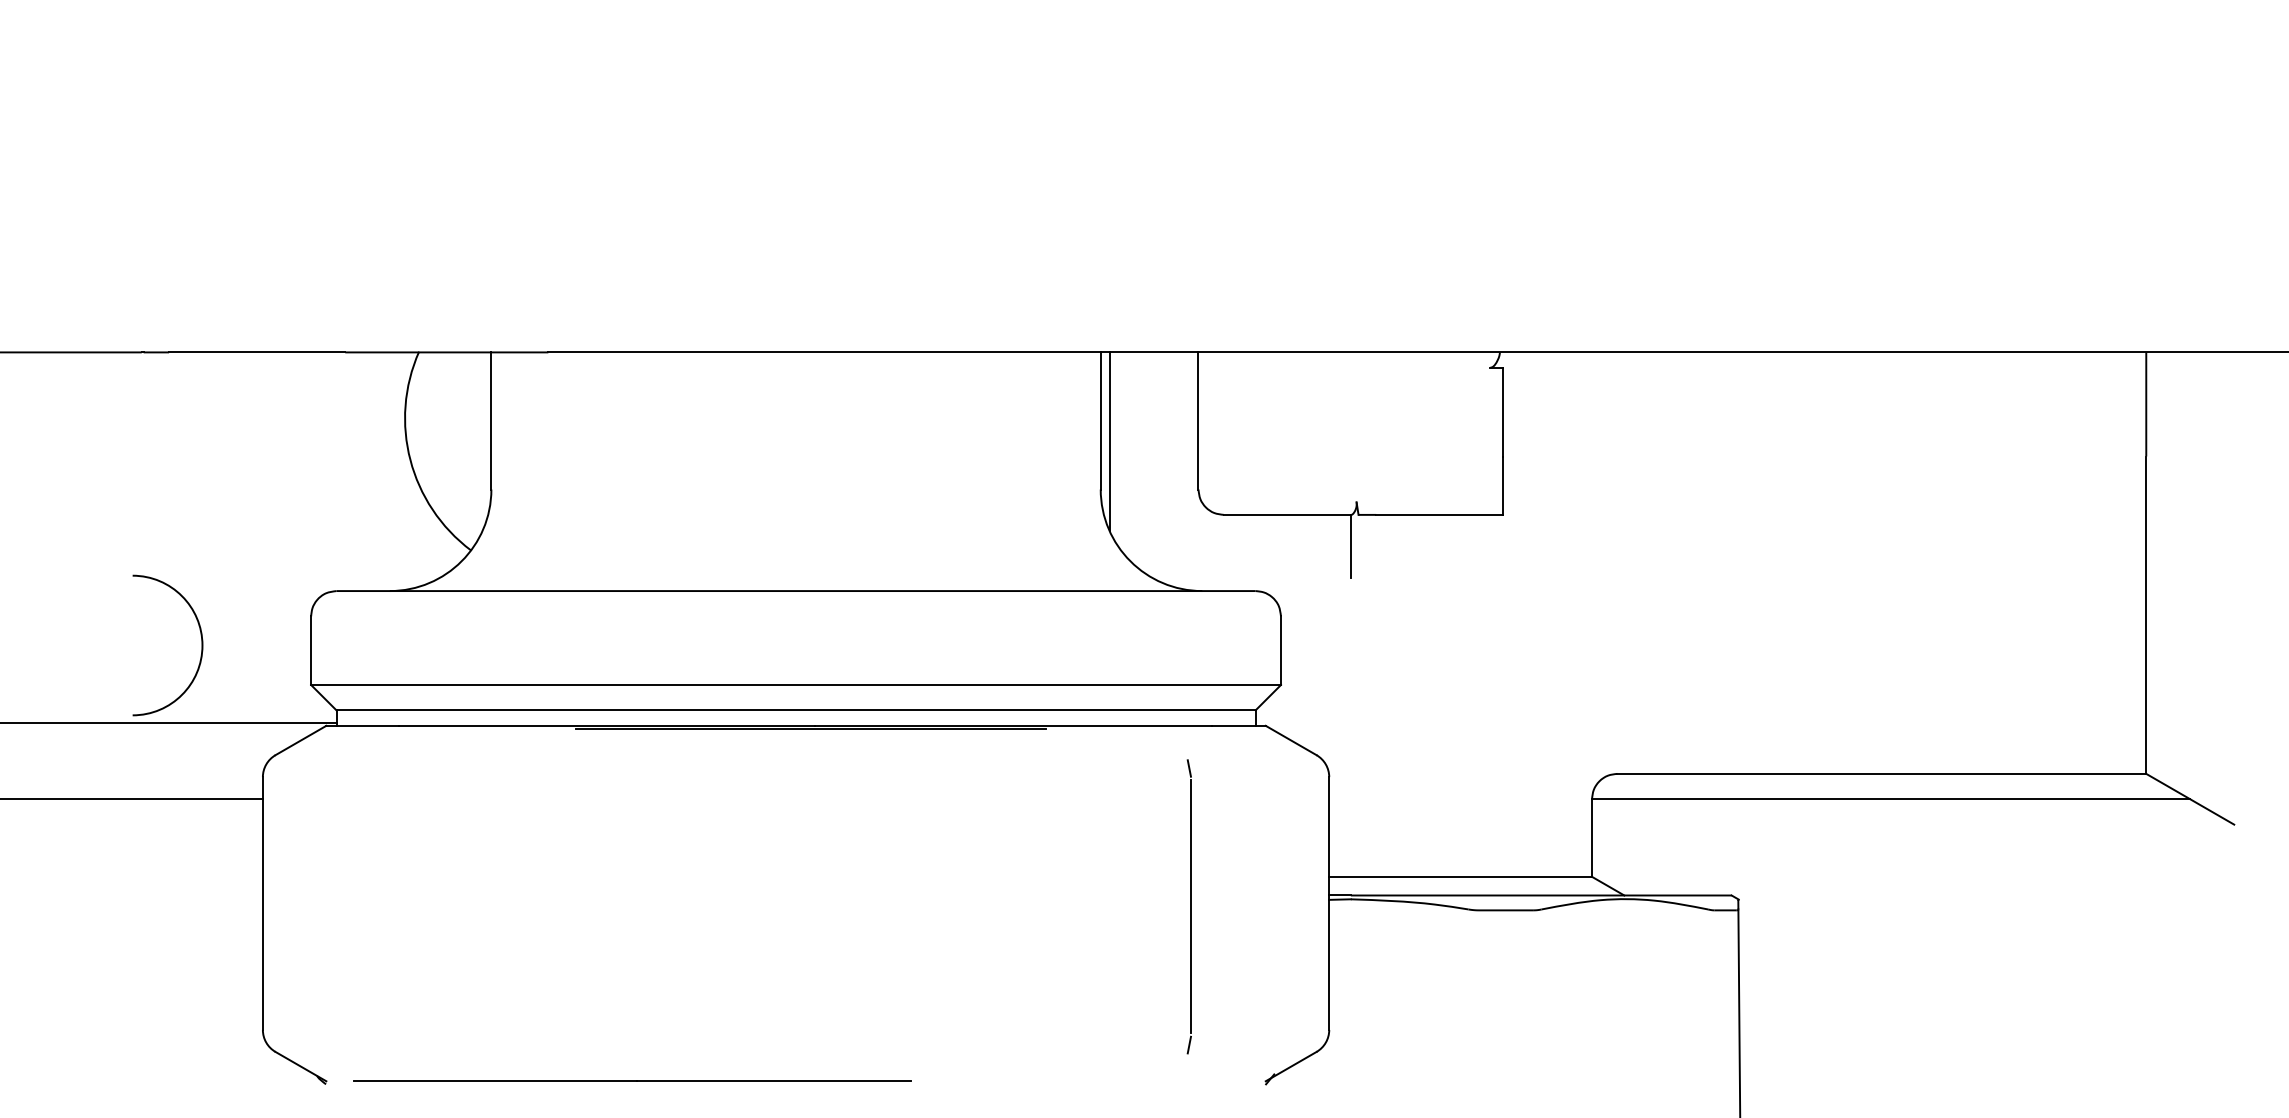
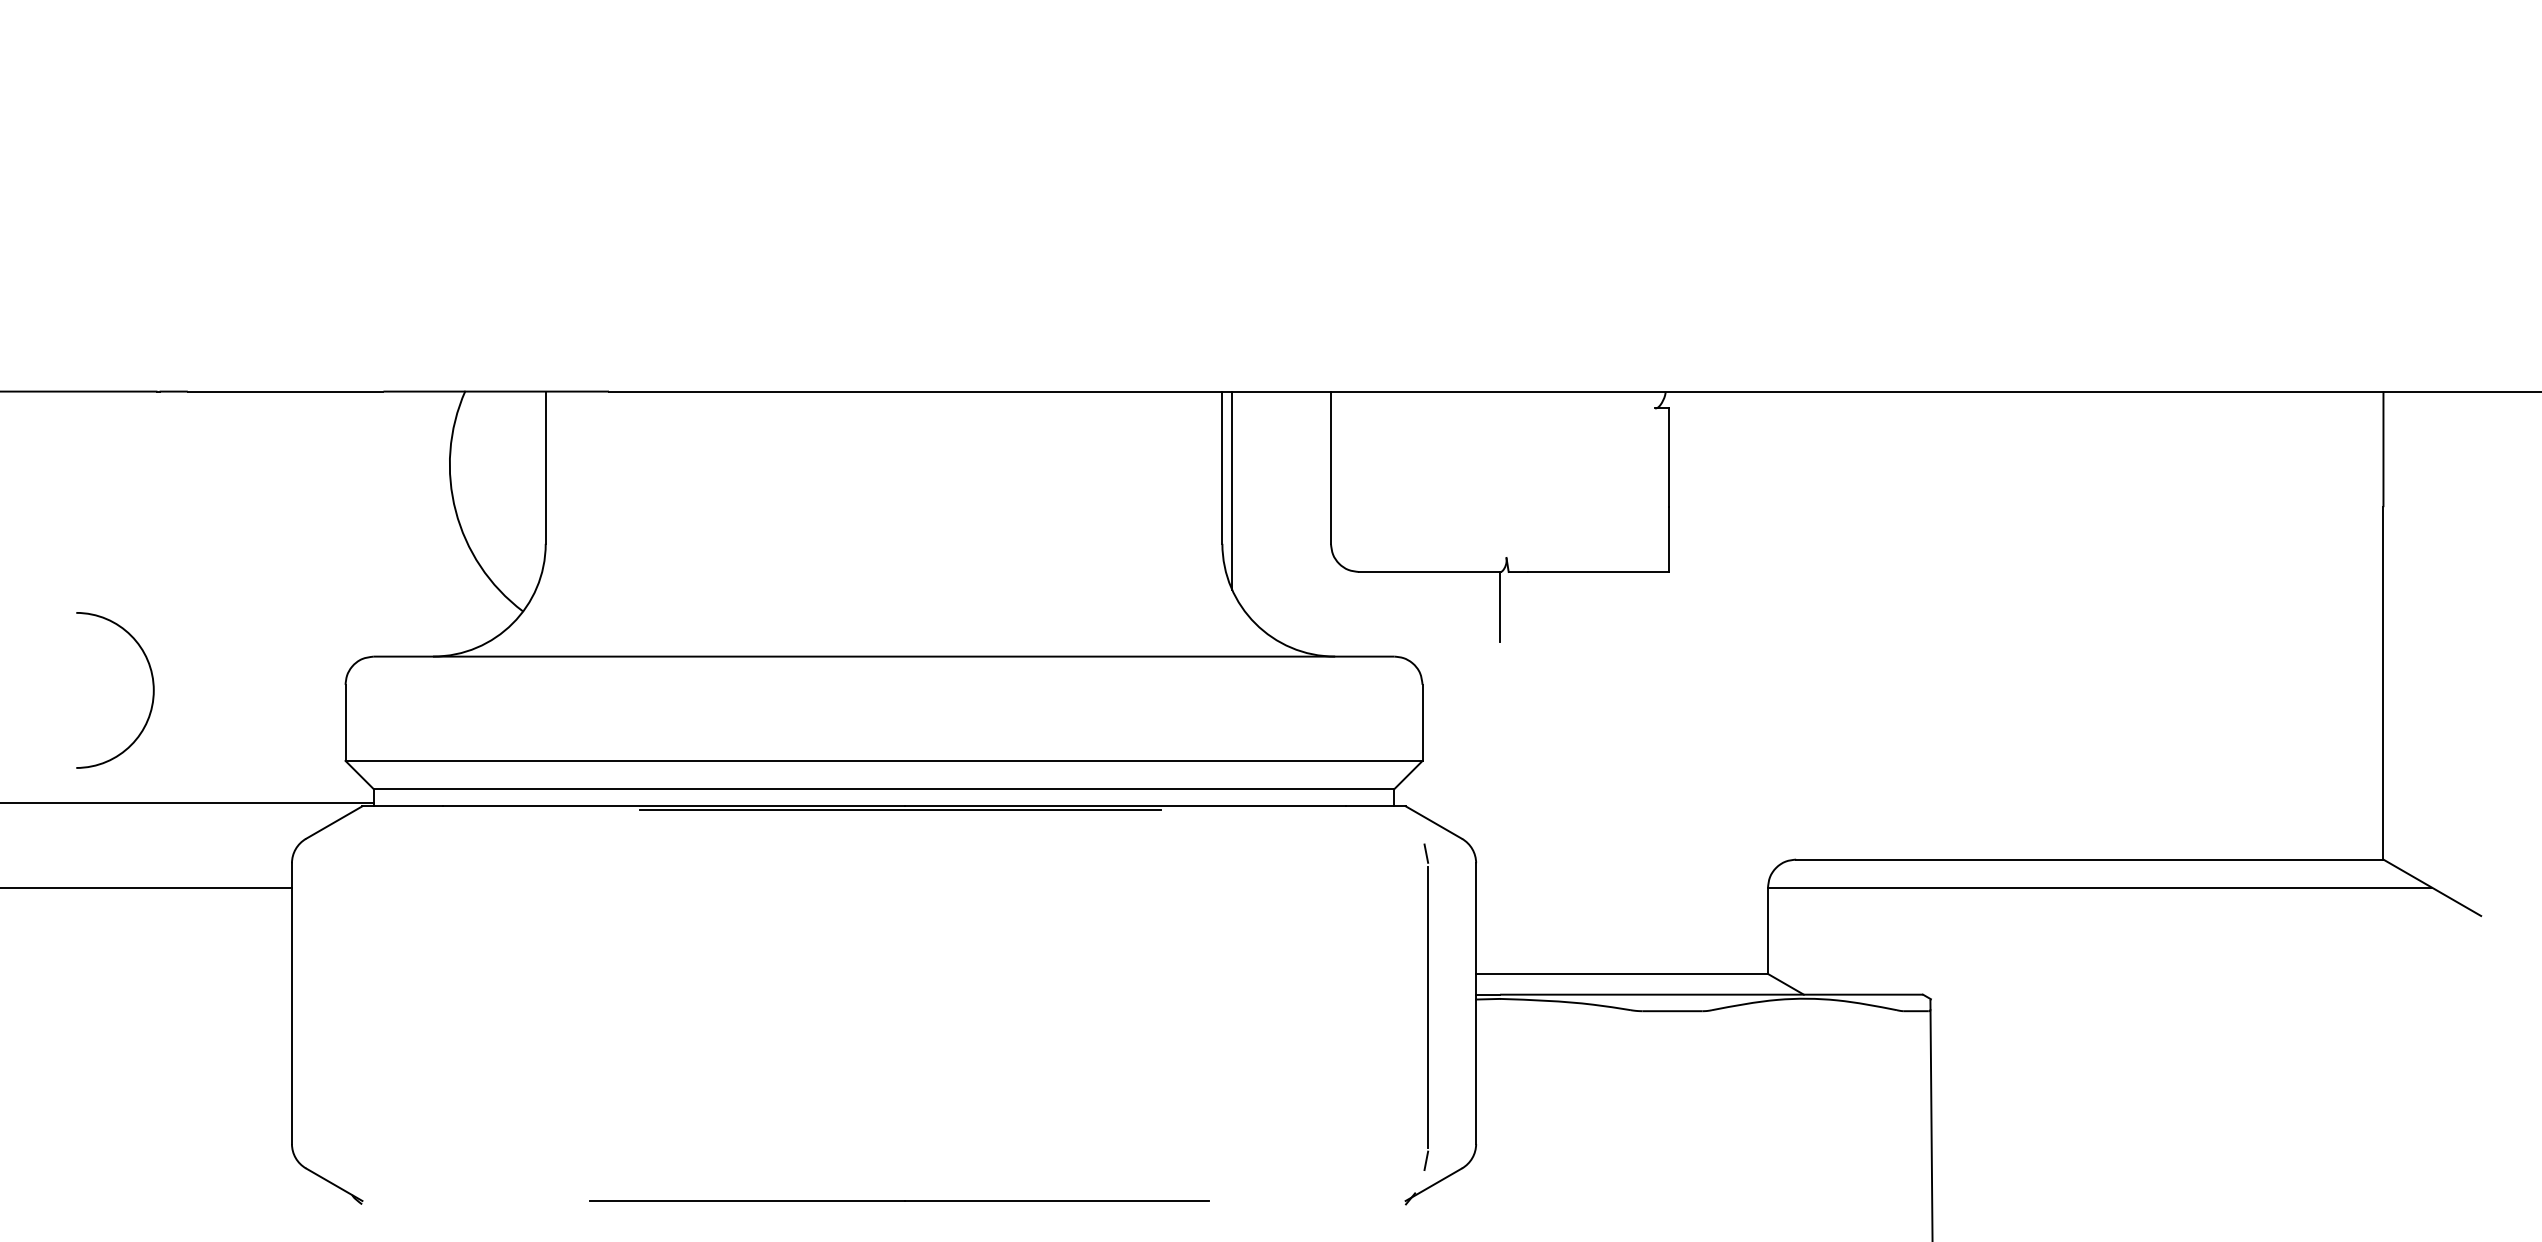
arc: (201, 645) -> (152, 690), moved
part: (1188, 906) -> (1425, 1006), moved
line: (632, 1080) -> (900, 1200), moved

